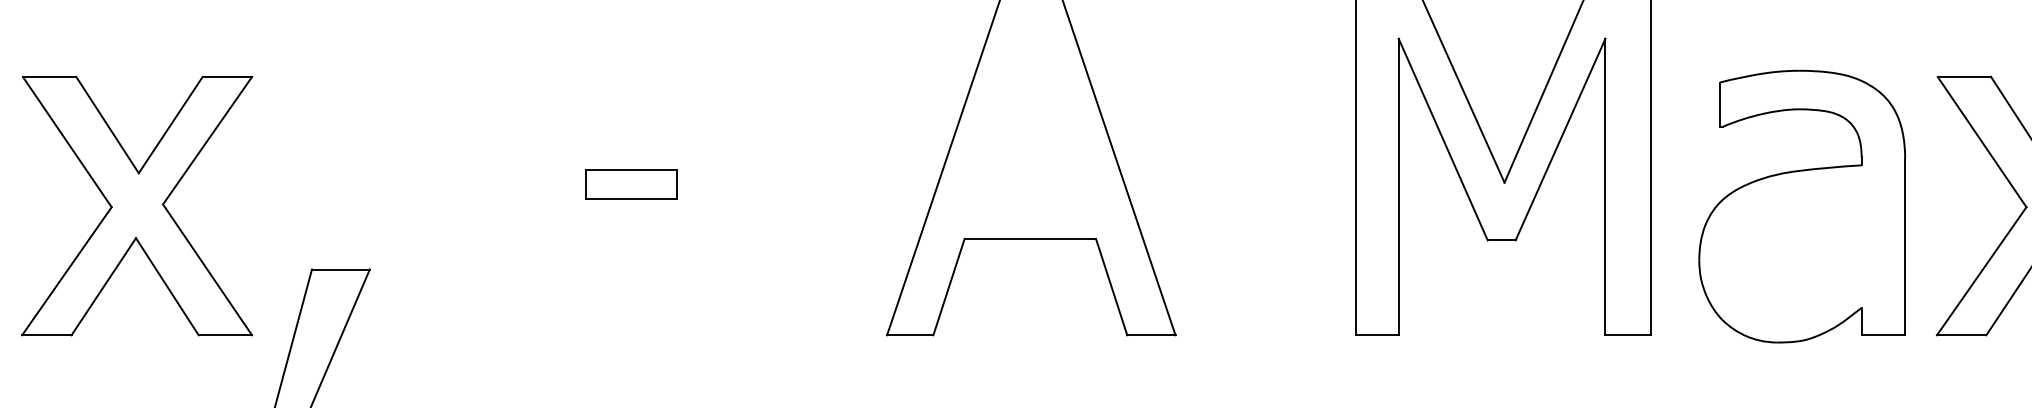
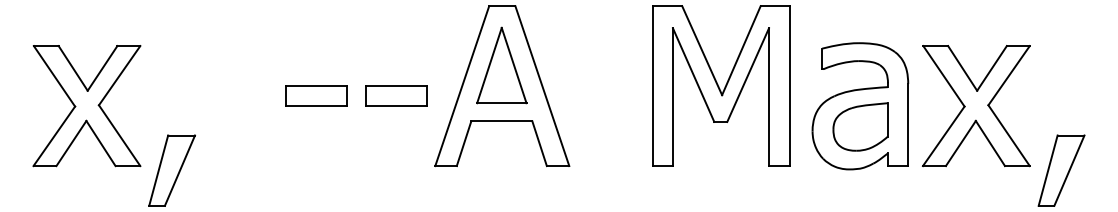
part: (1029, 118) -> (501, 65), added
part: (631, 183) -> (316, 95), size x1.43
part: (803, 183) -> (396, 95), added
part: (1802, 250) -> (860, 126), added

